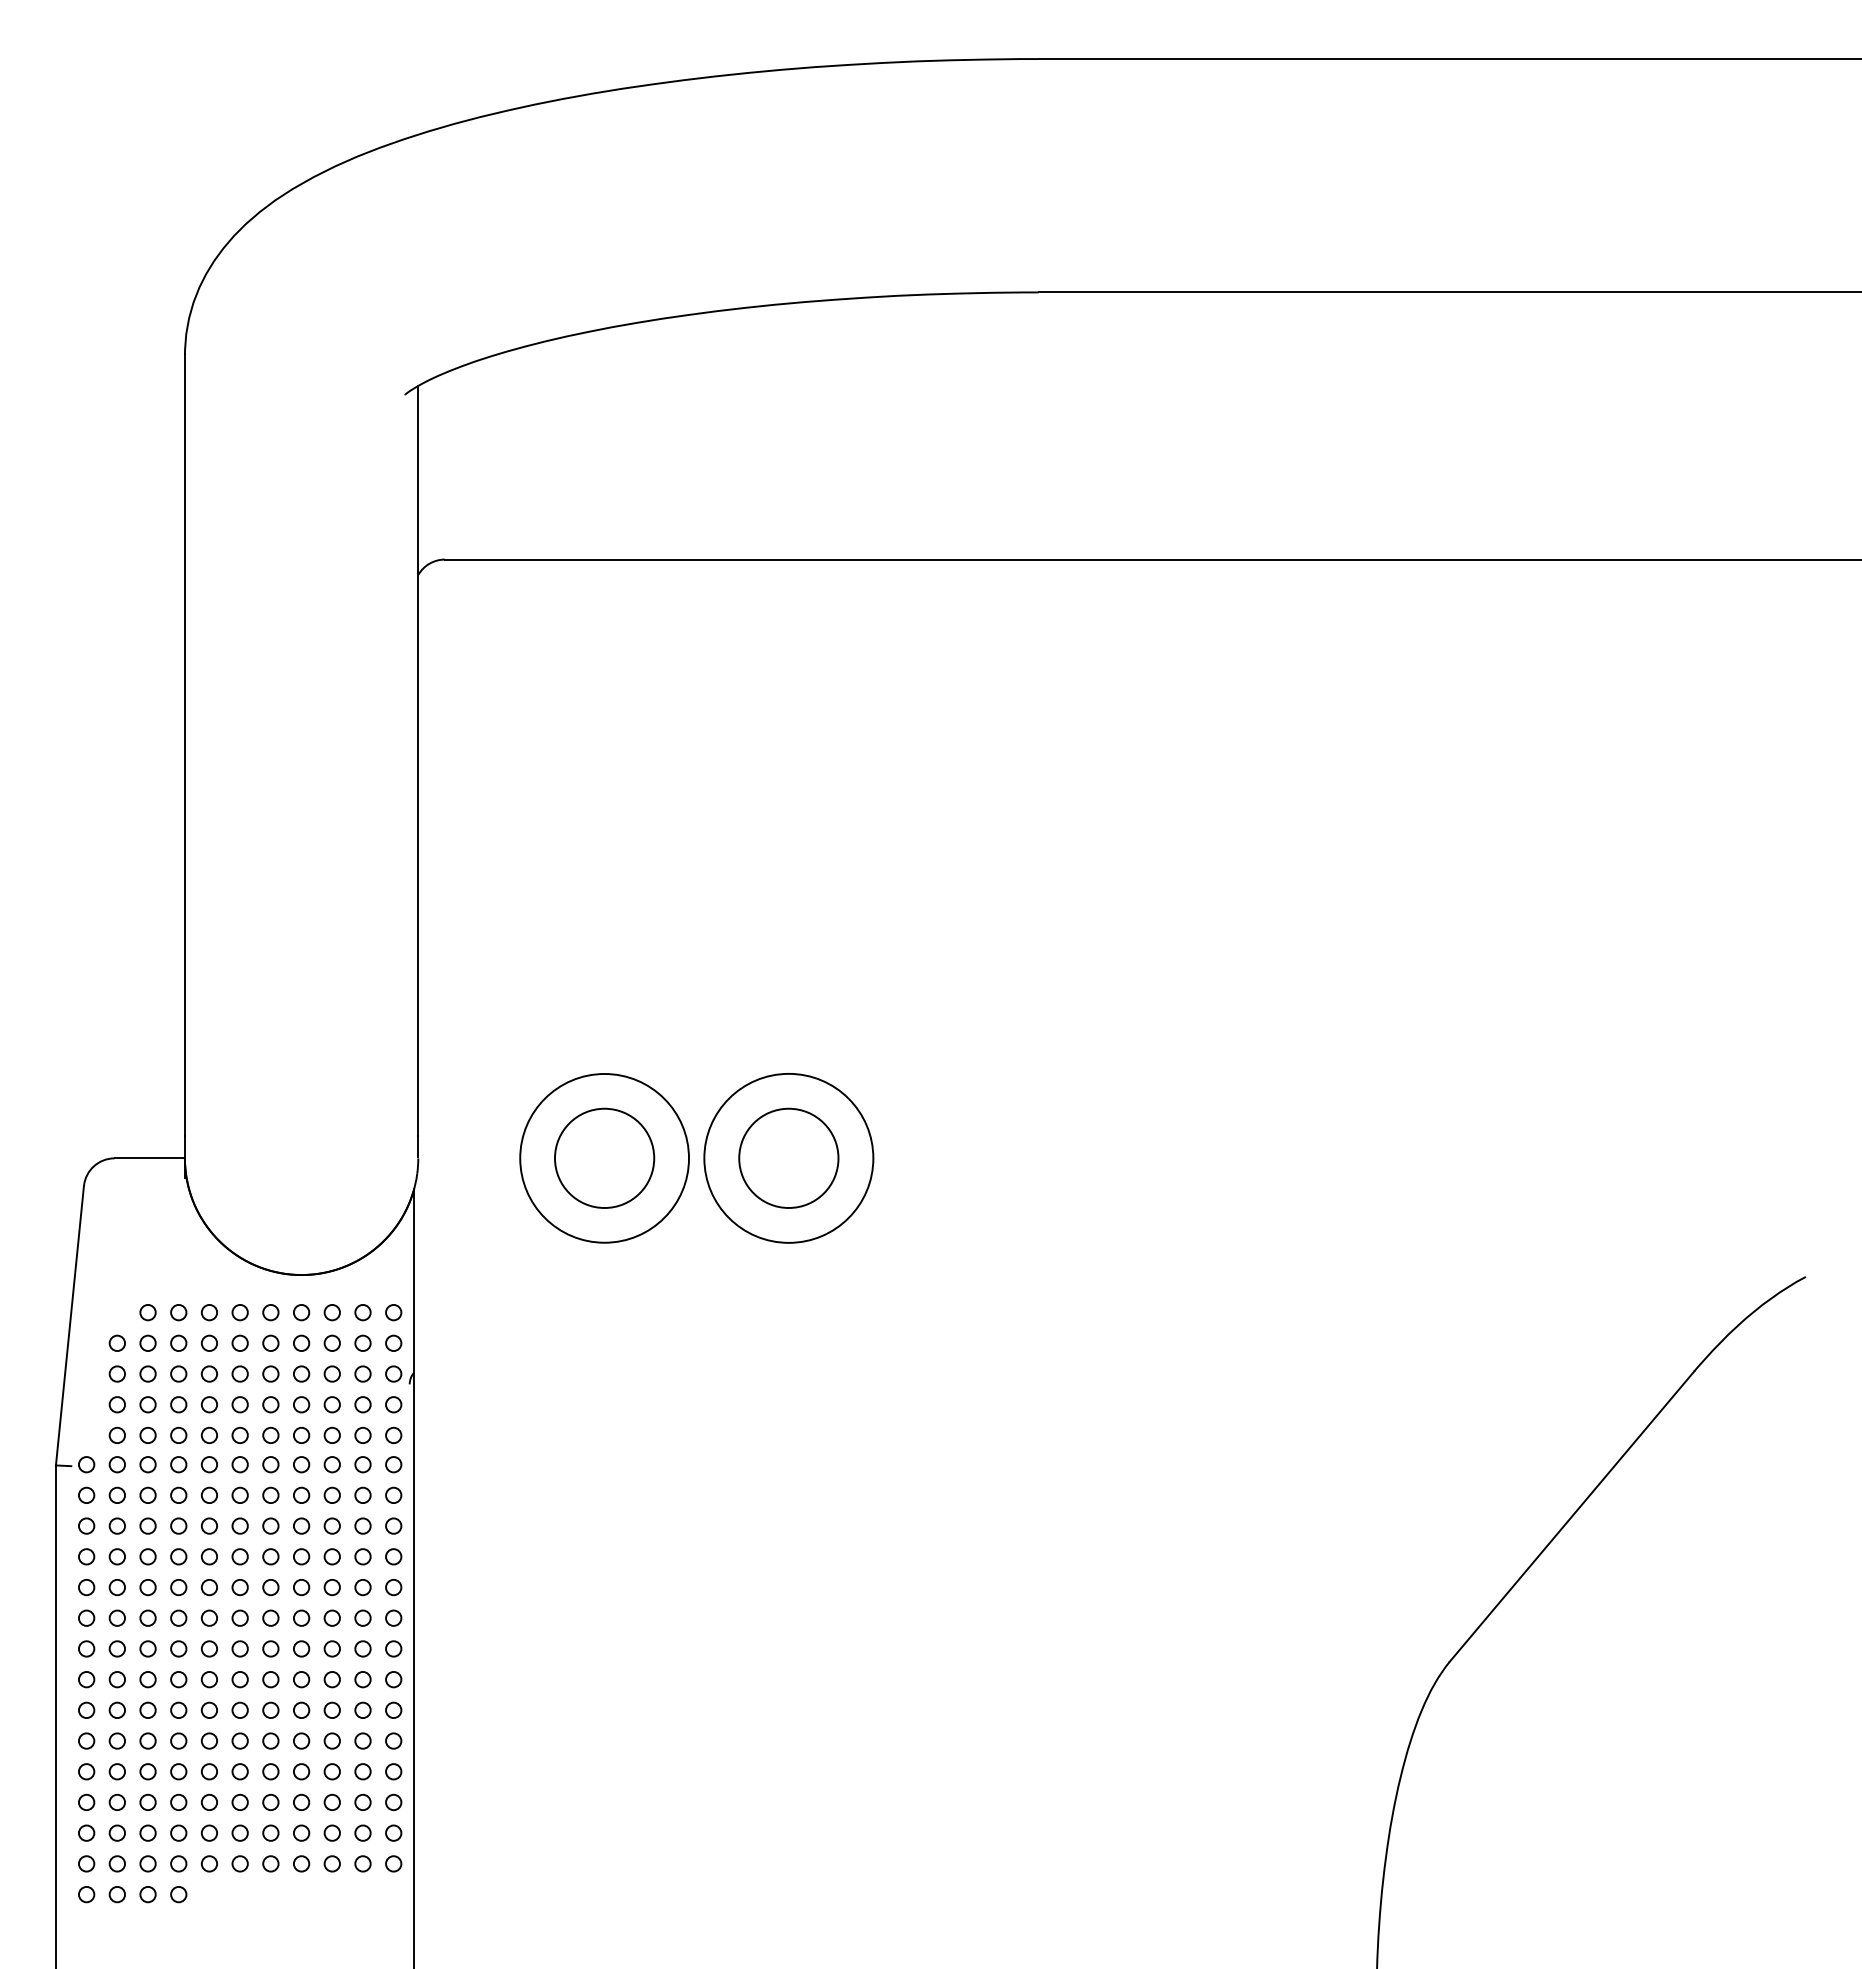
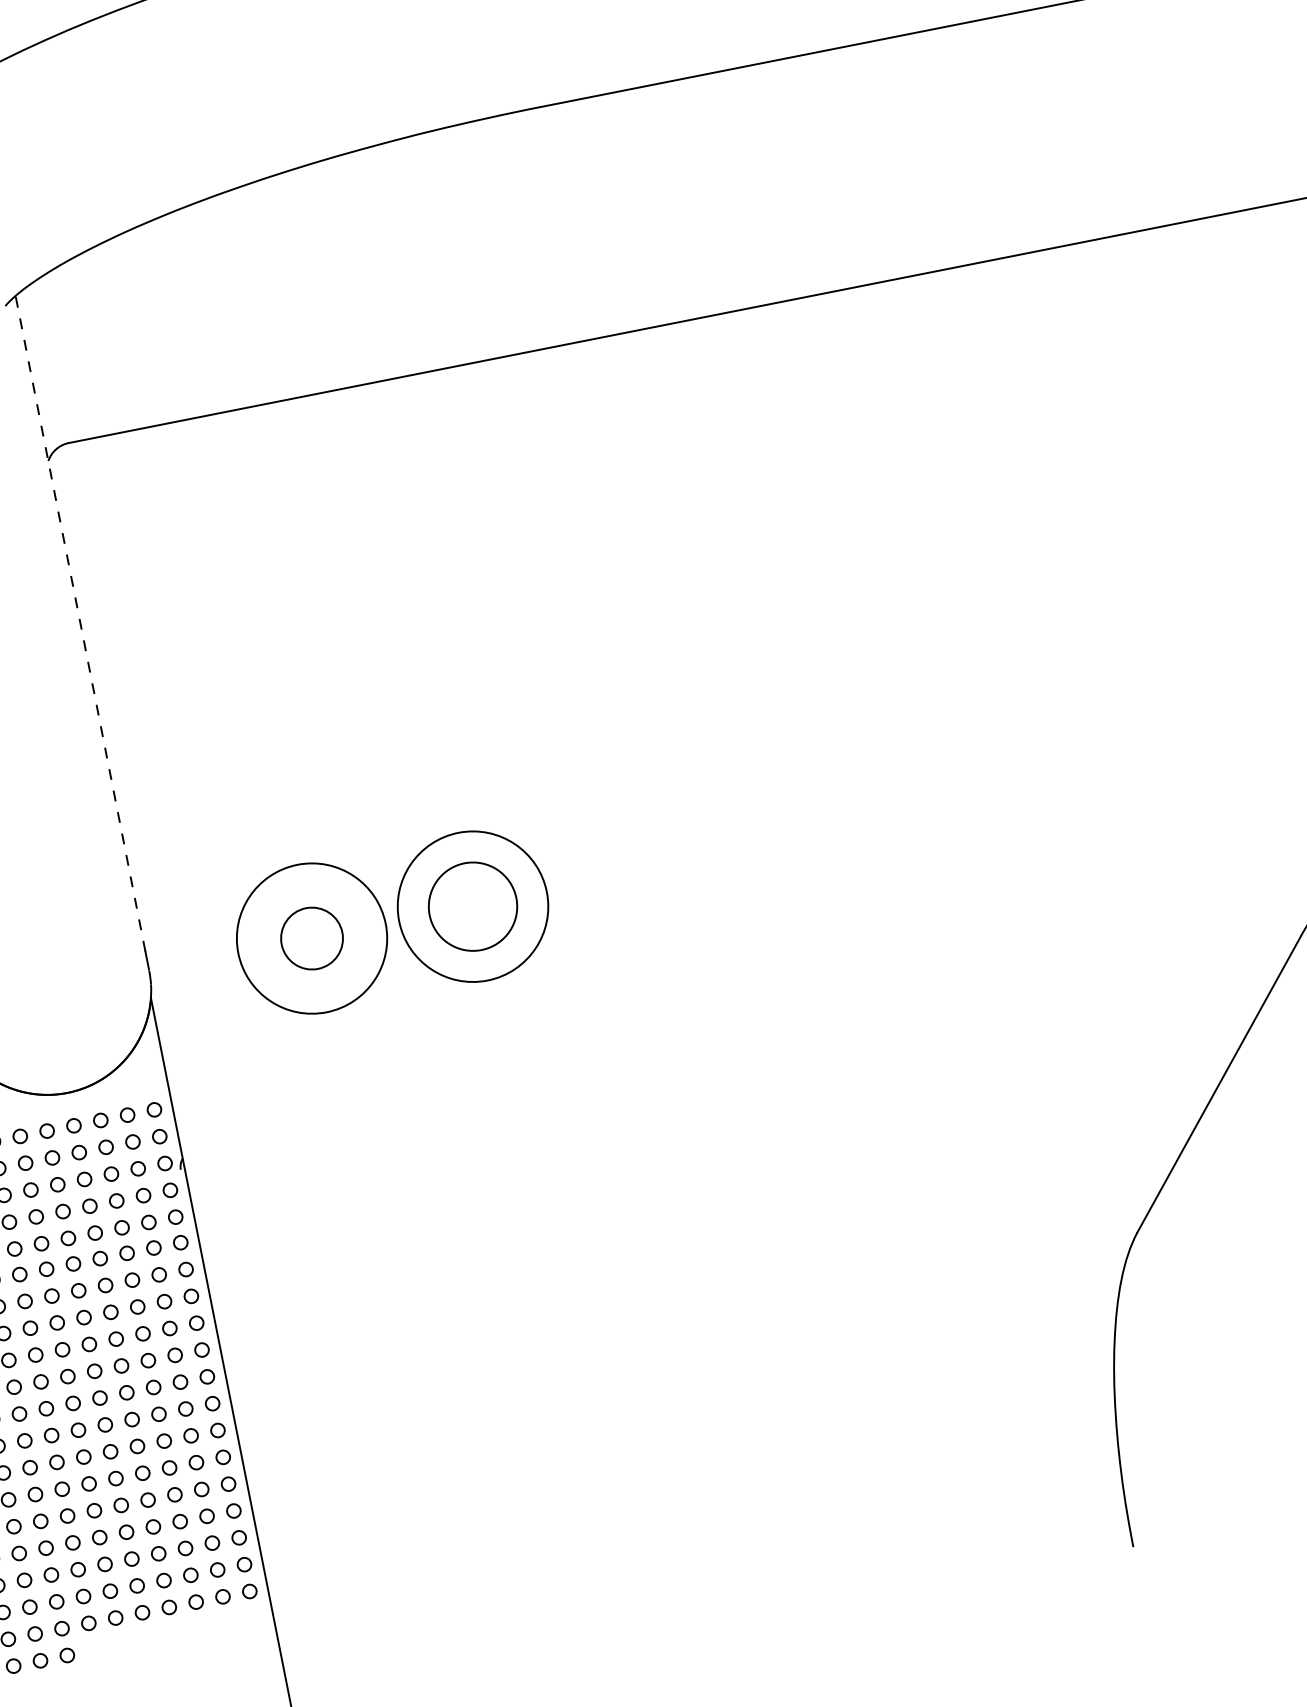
line: (418, 760) -> (80, 623), solid -> dashed
circle: (604, 1157) -> (311, 937), size x0.7

